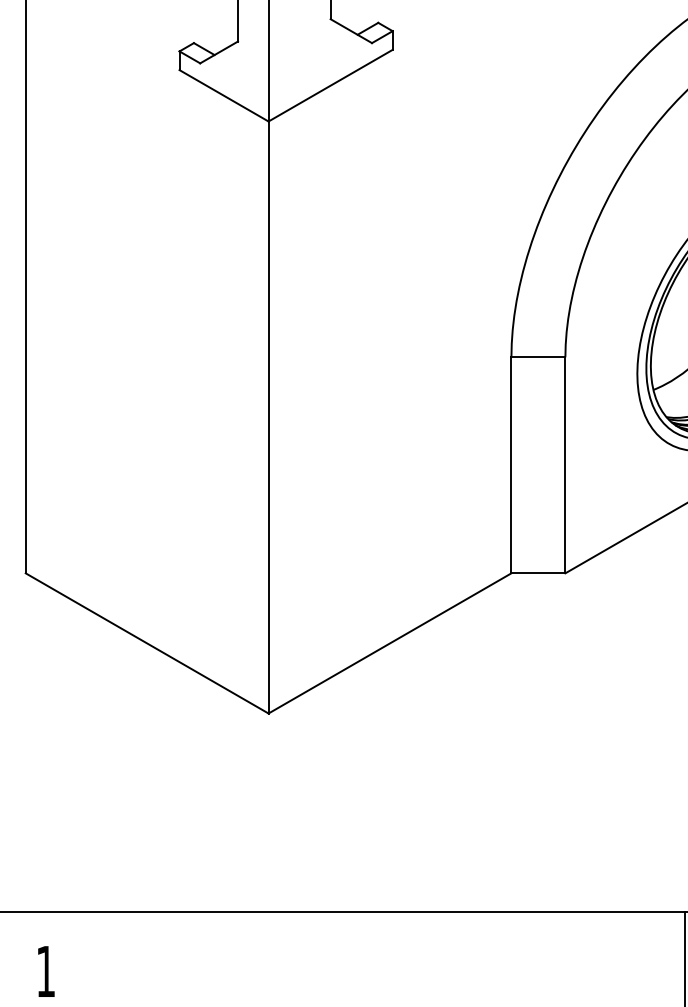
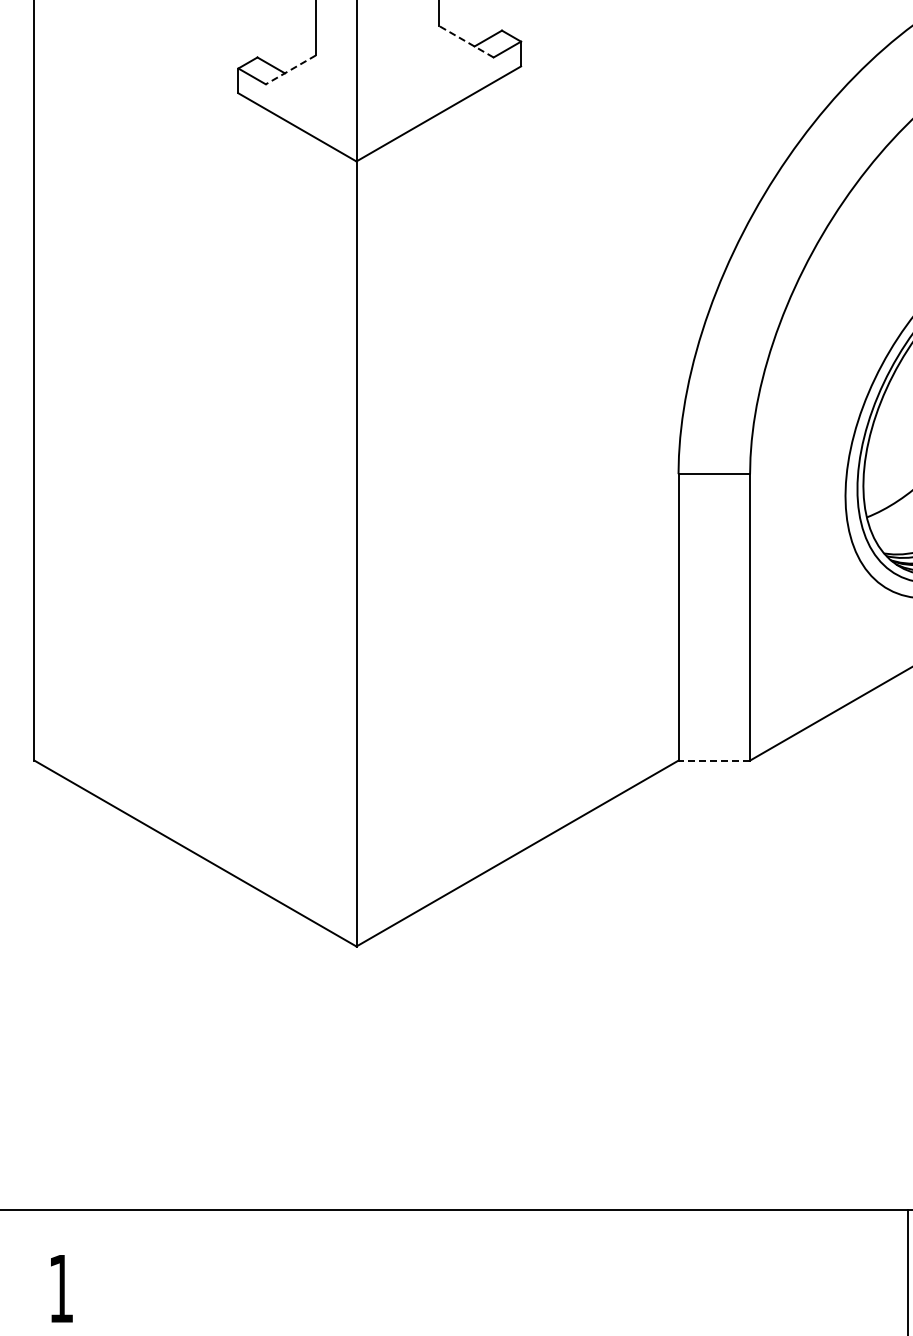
line: (351, 31) -> (466, 41), solid -> dashed
line: (218, 52) -> (290, 69), solid -> dashed
line: (538, 573) -> (714, 760), solid -> dashed

